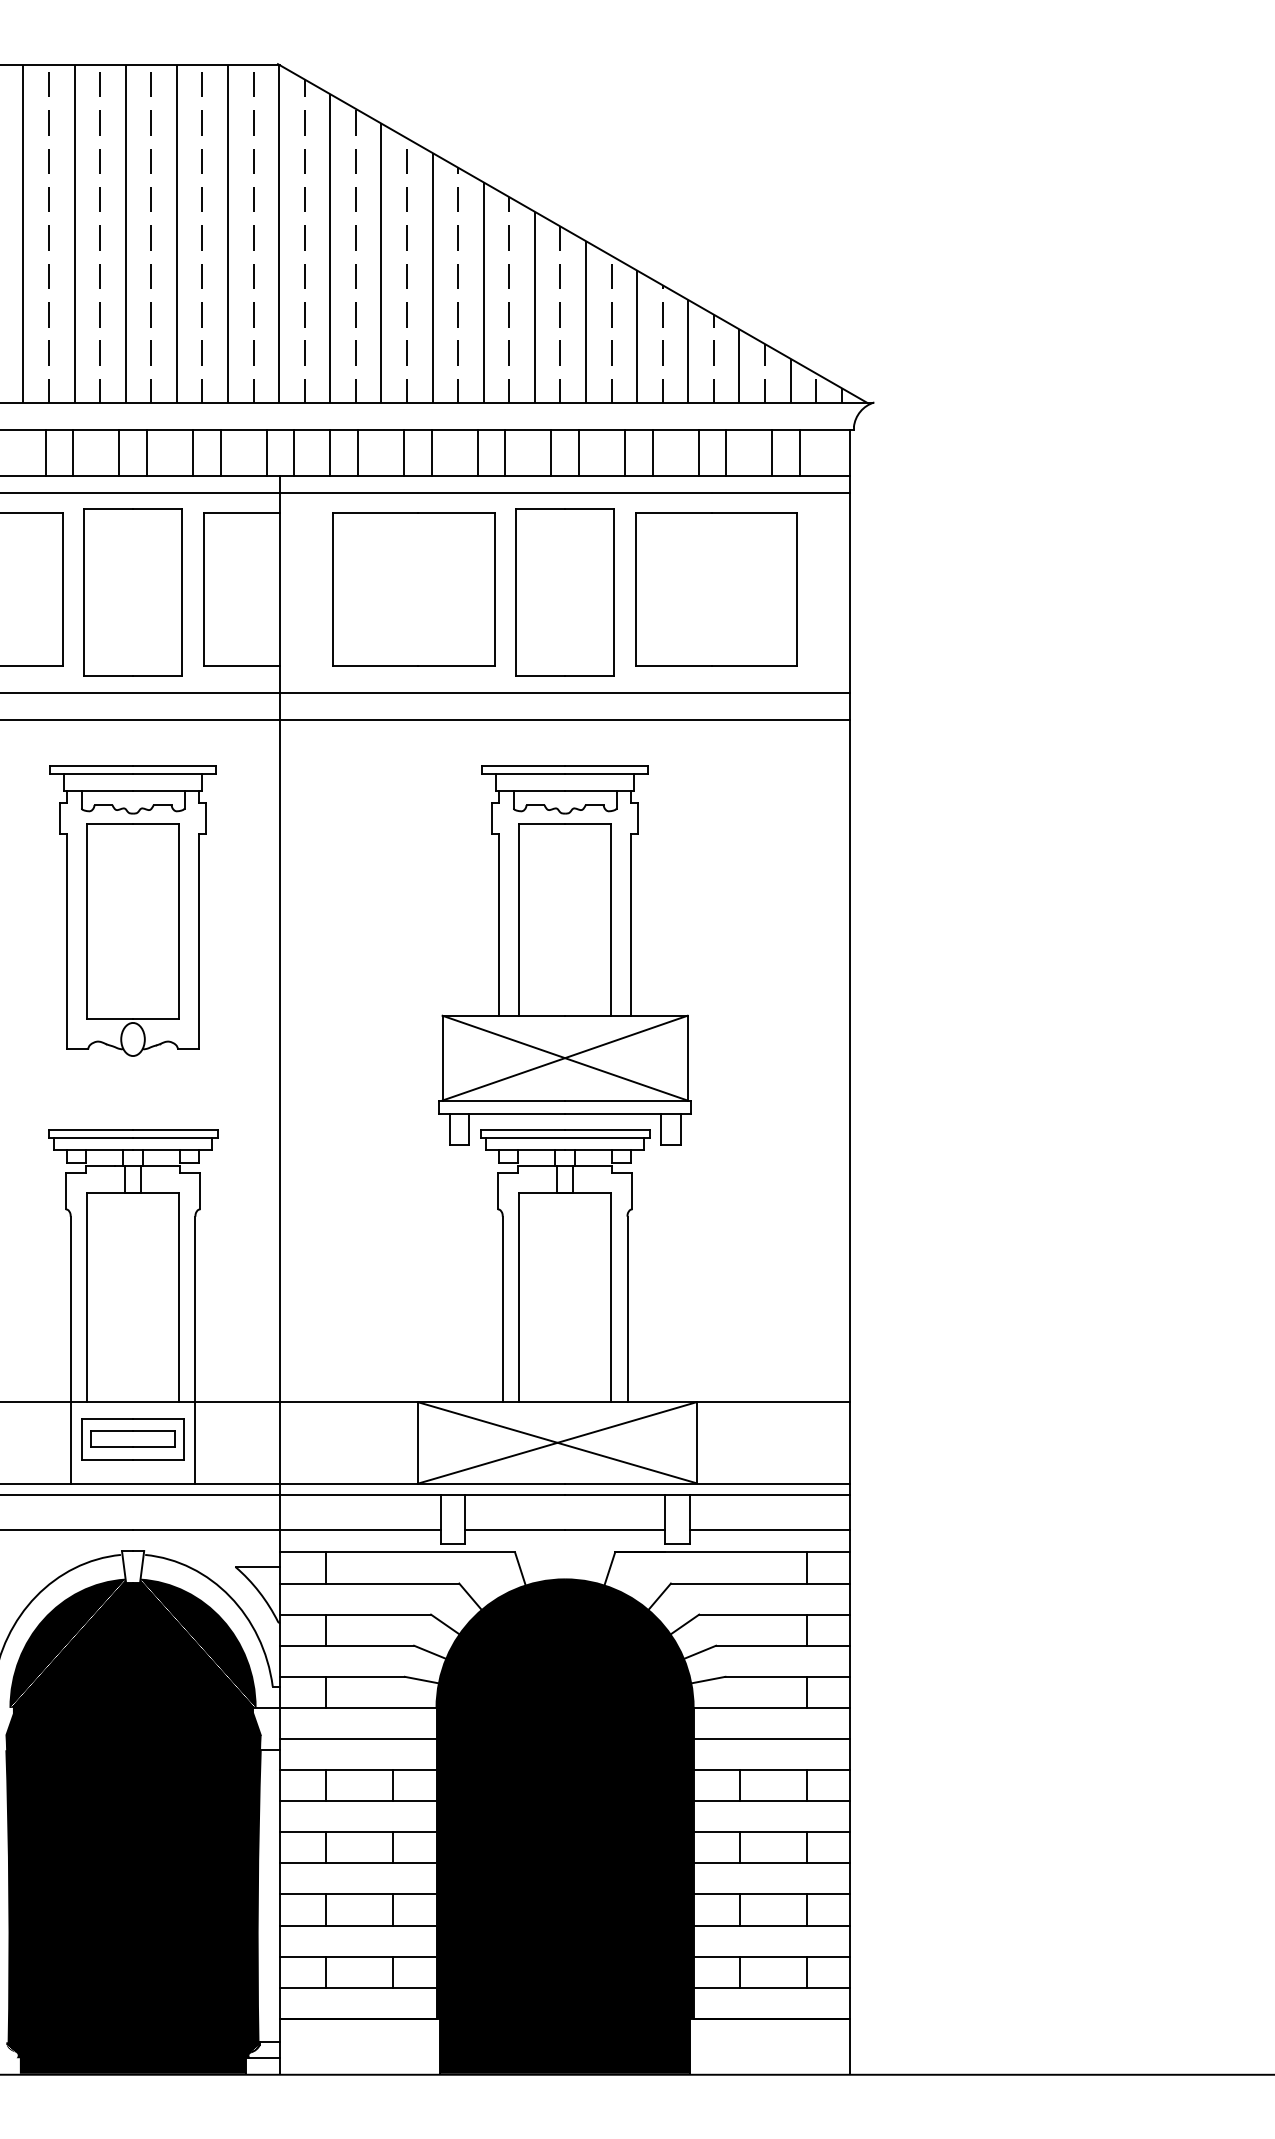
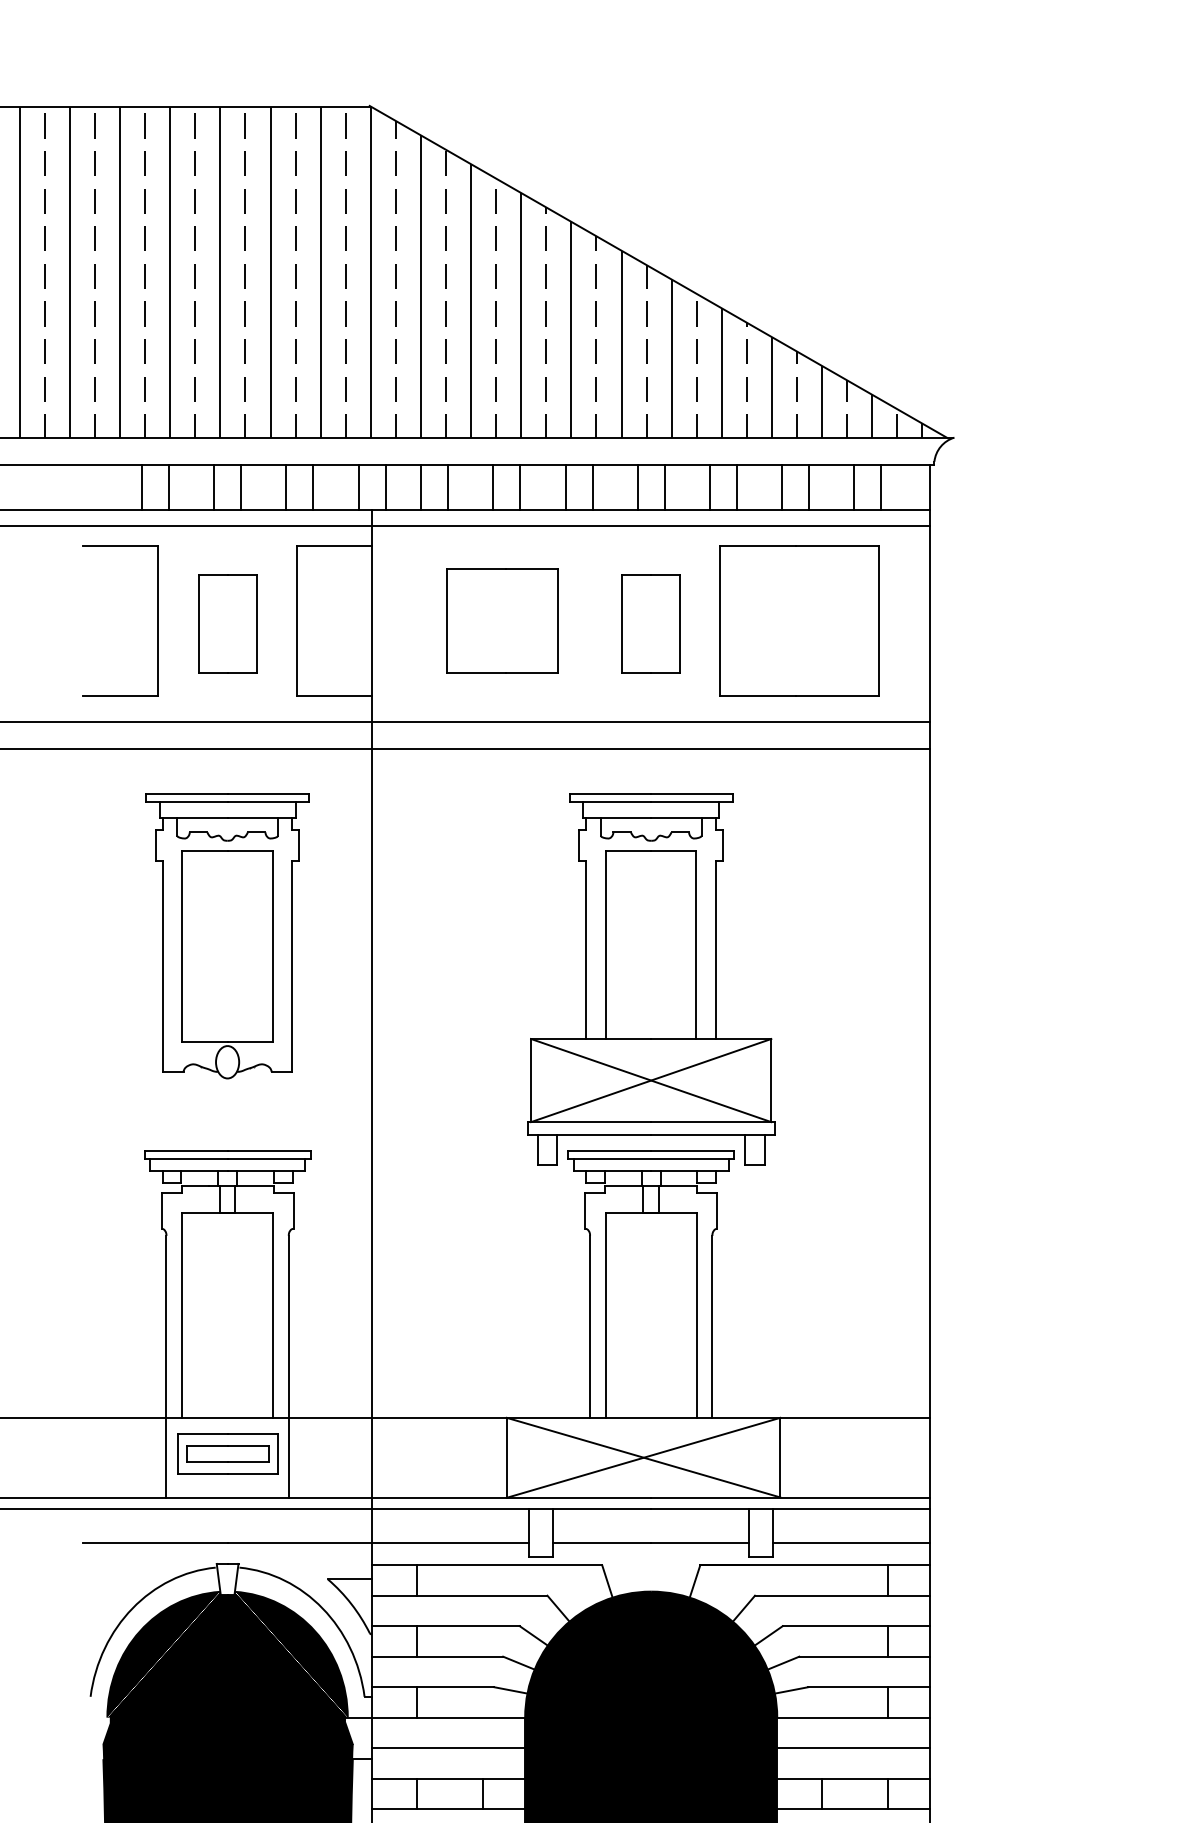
part: (413, 589) -> (502, 621), size x0.7
part: (132, 592) -> (227, 623), size x0.6
part: (564, 592) -> (650, 623), size x0.6

